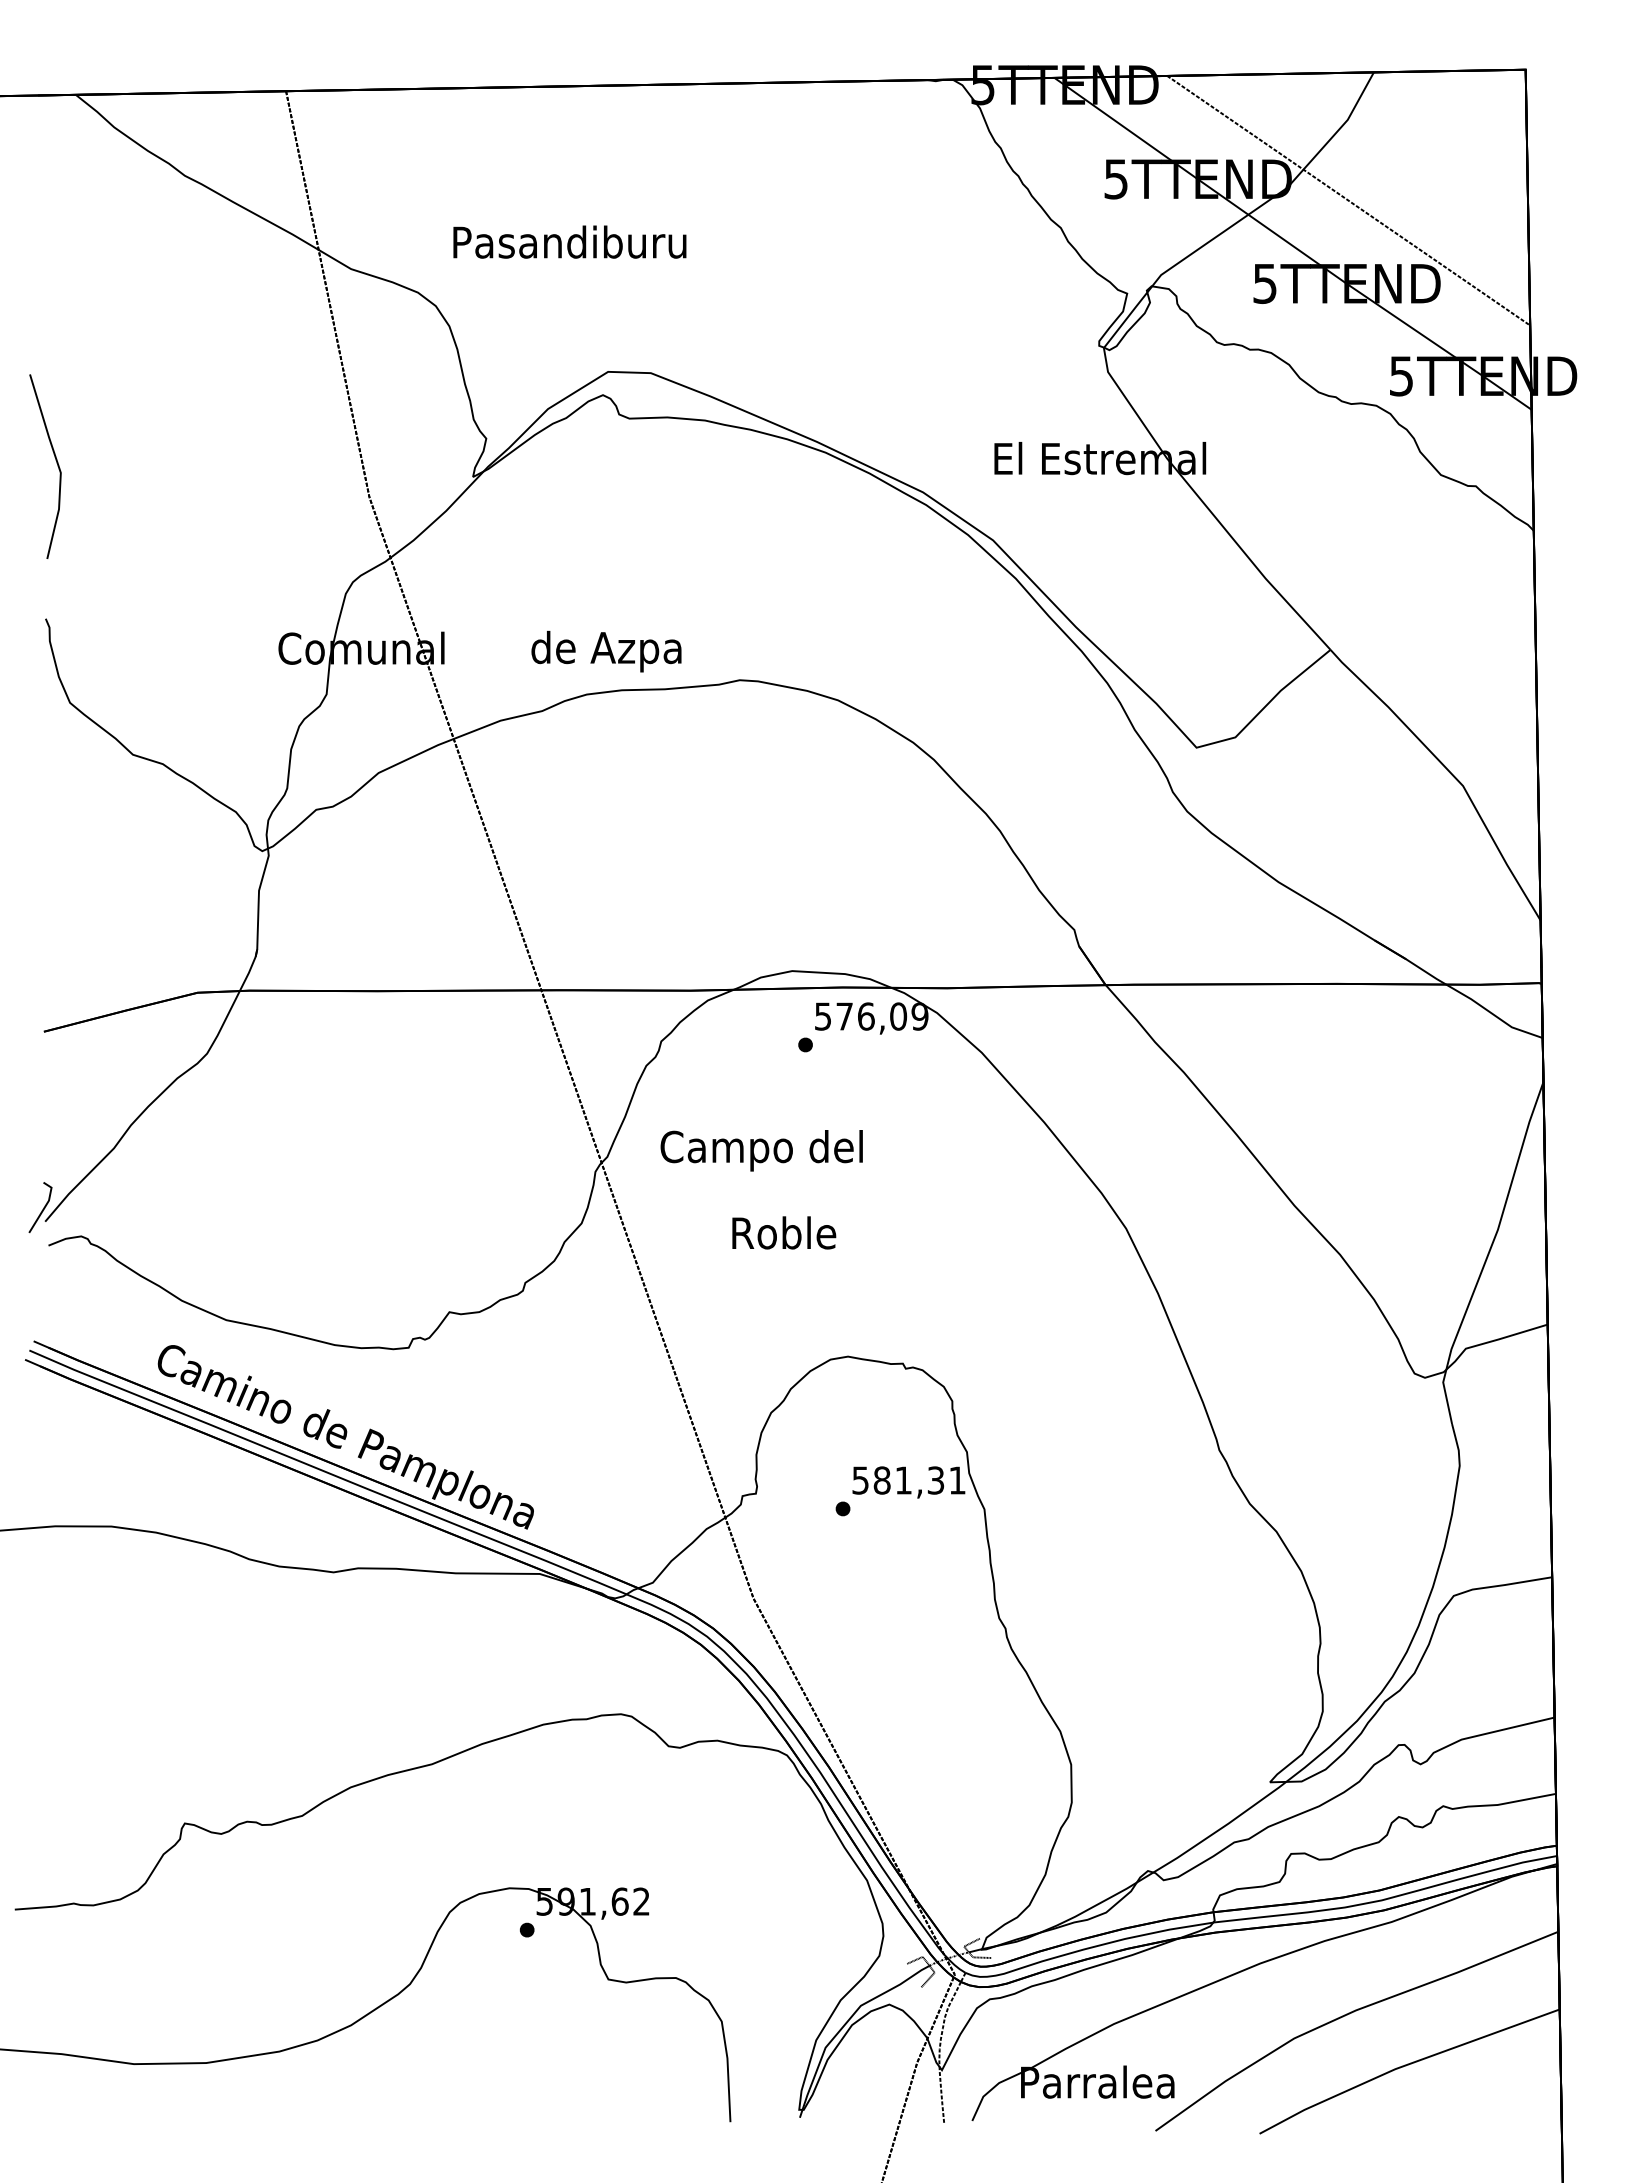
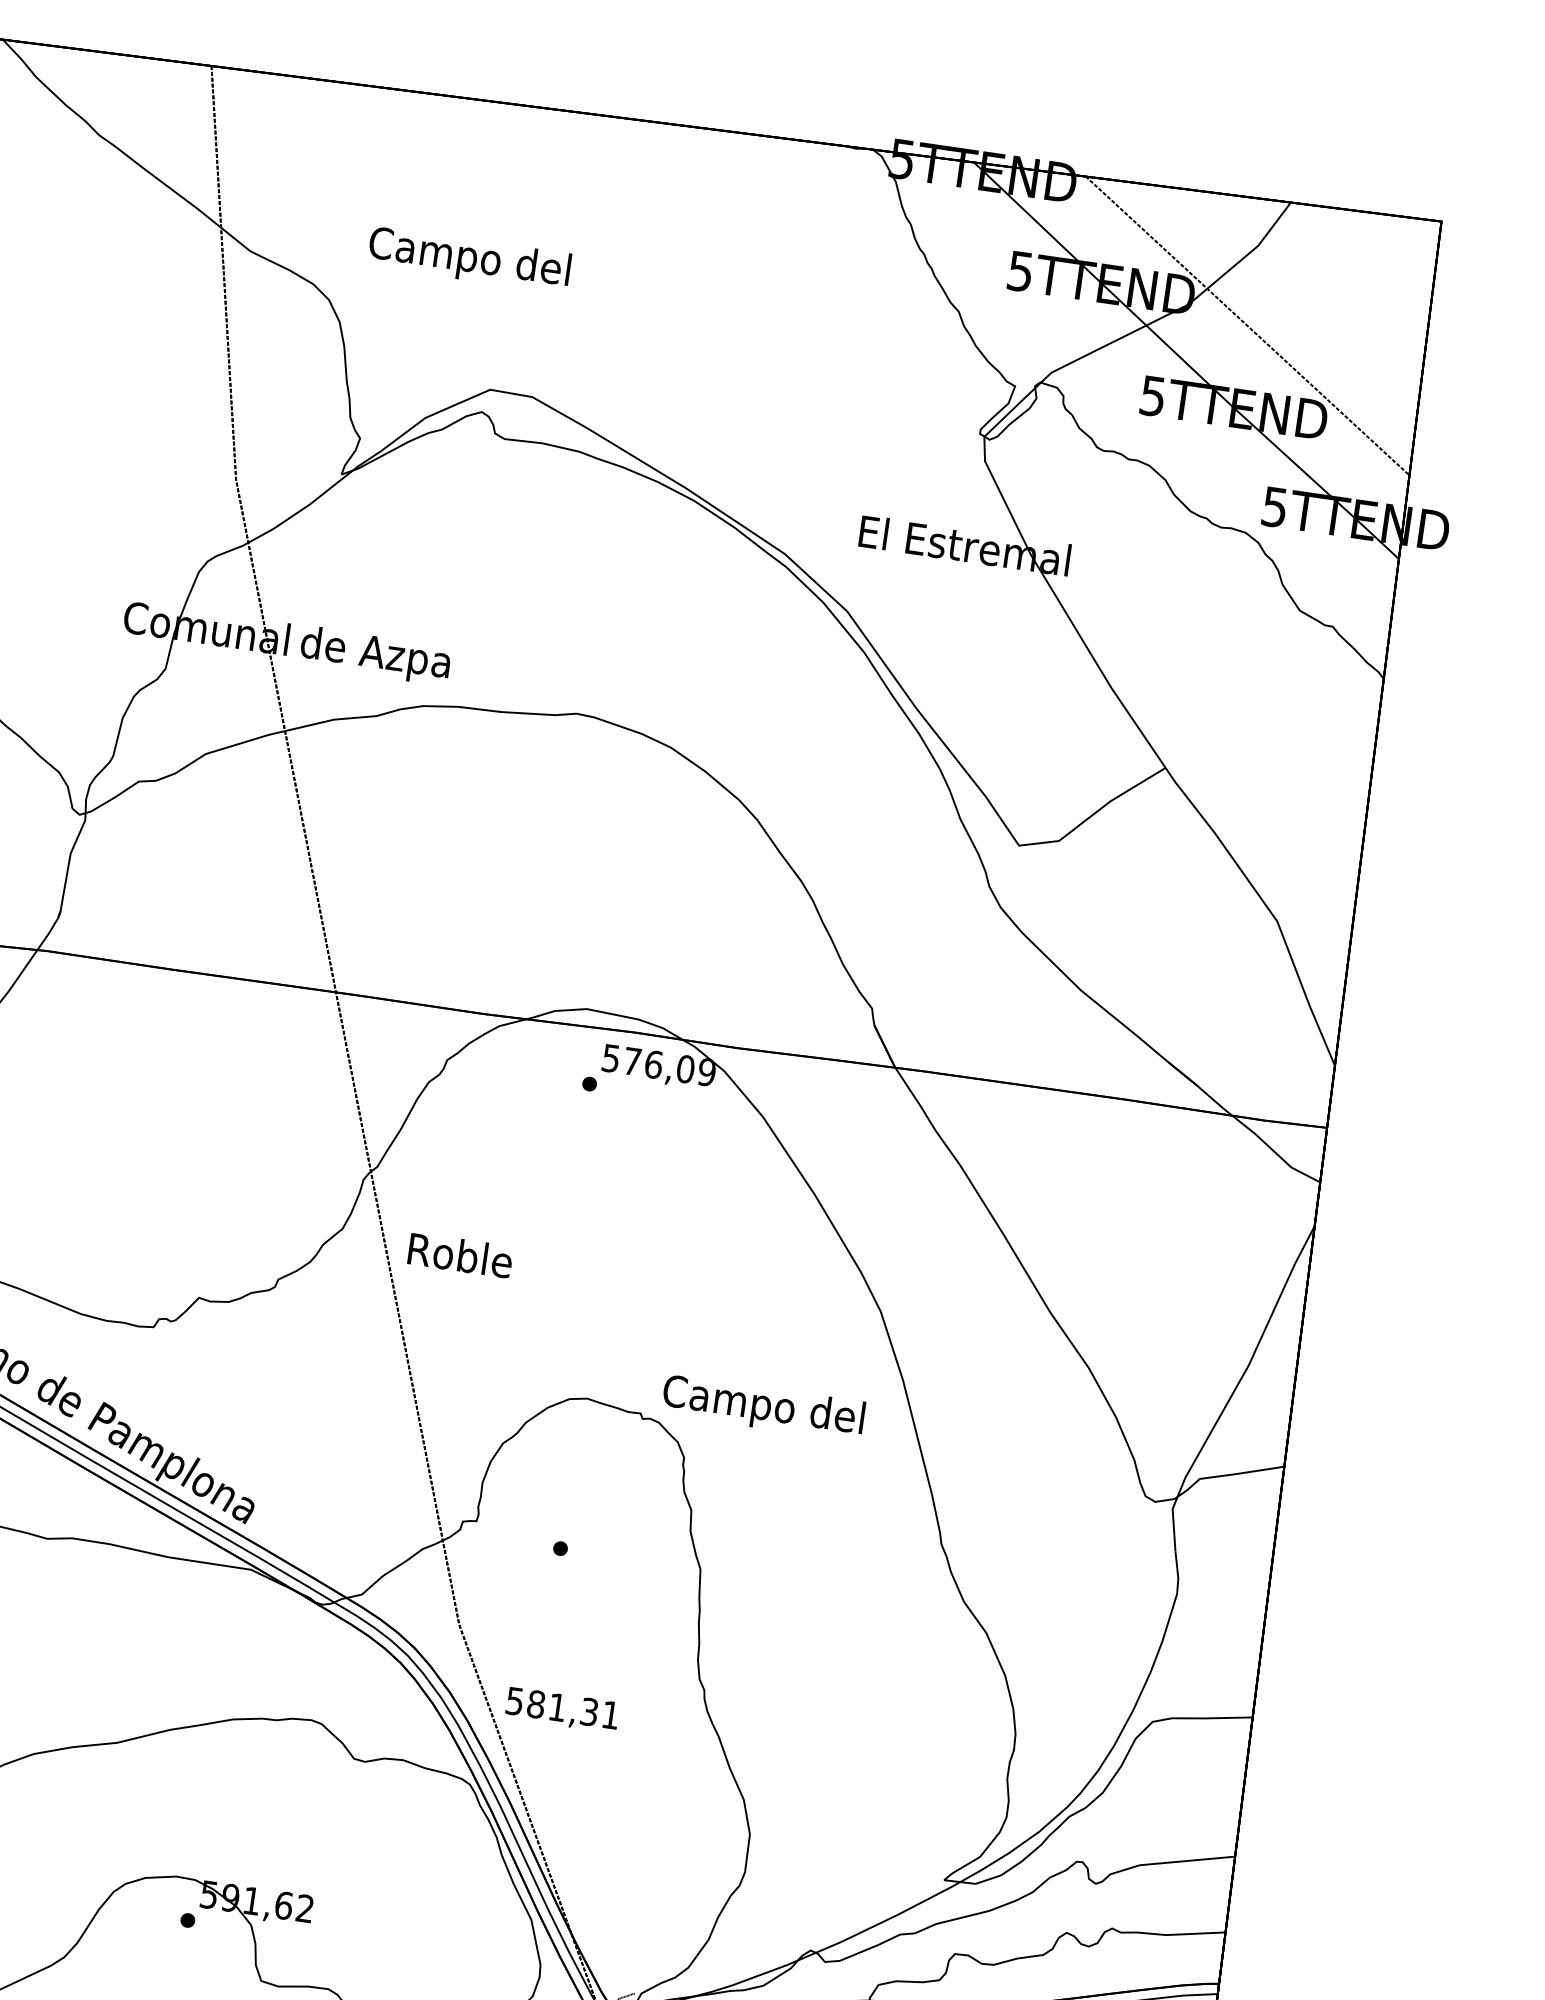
text: (569, 246) -> (469, 260), Pasandiburu -> Campo del
text: (606, 651) -> (375, 655), moved
text: (761, 1150) -> (763, 1407), moved
text: (784, 1232) -> (460, 1255), moved
text: (908, 1482) -> (562, 1710), moved

